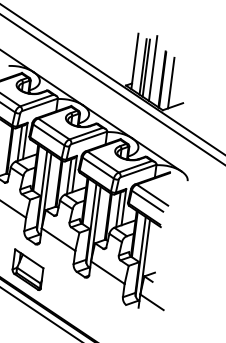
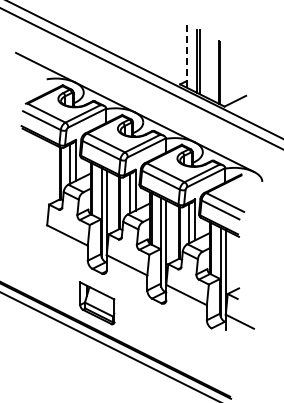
line: (134, 61) -> (186, 56), solid -> dashed
line: (152, 68) -> (207, 61), removed
line: (171, 82) -> (230, 74), removed

